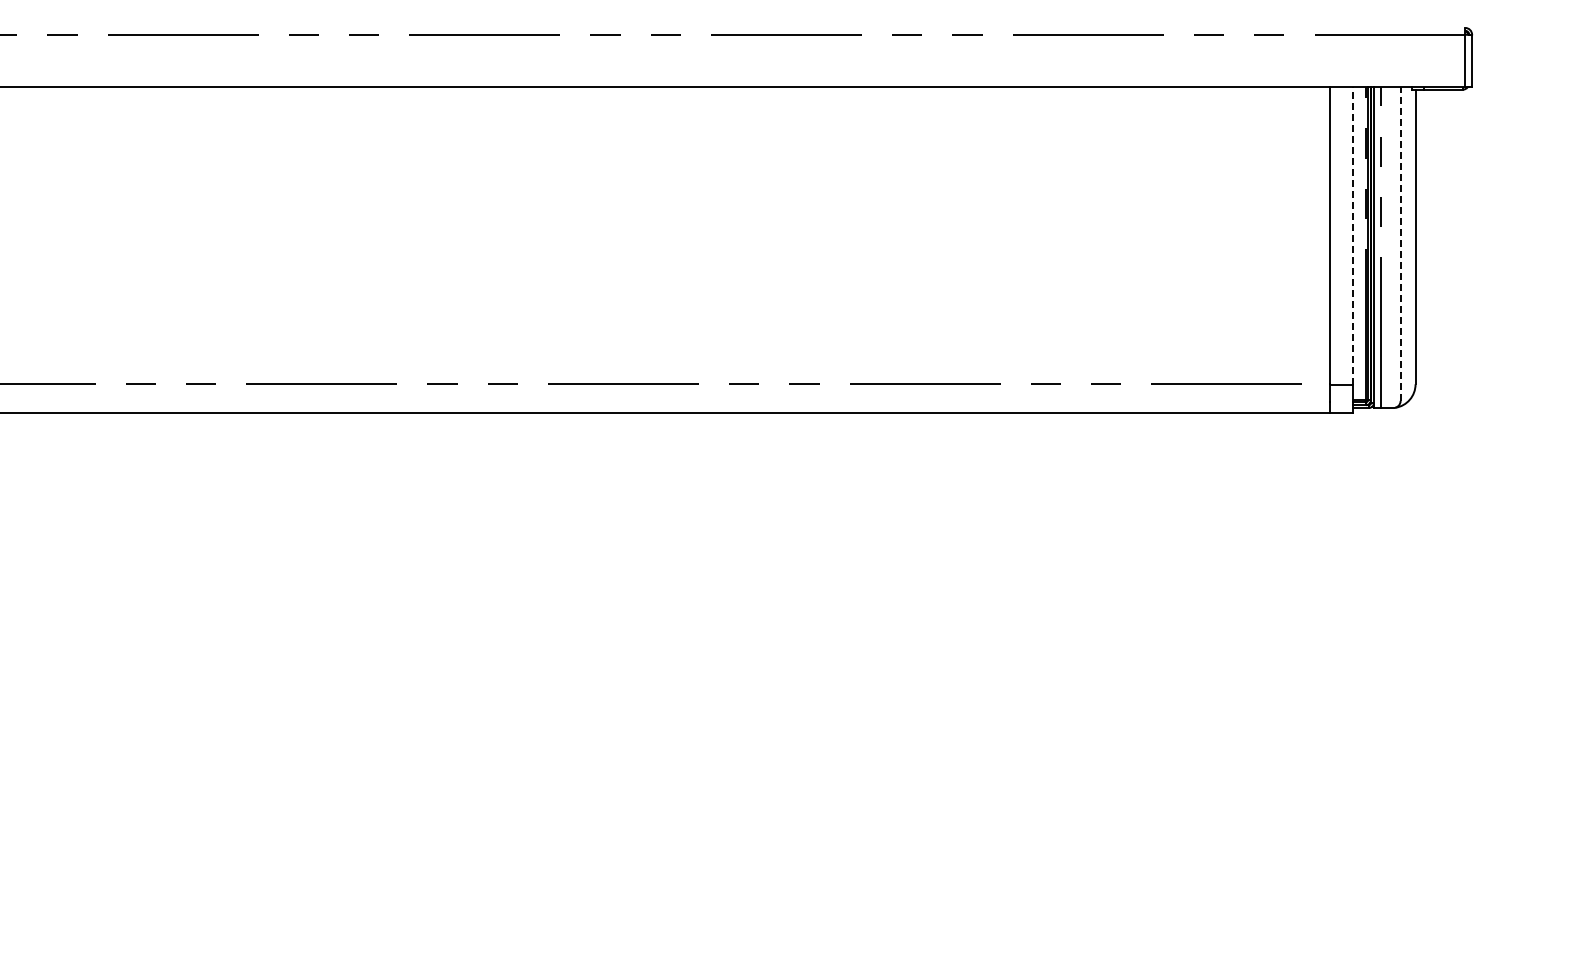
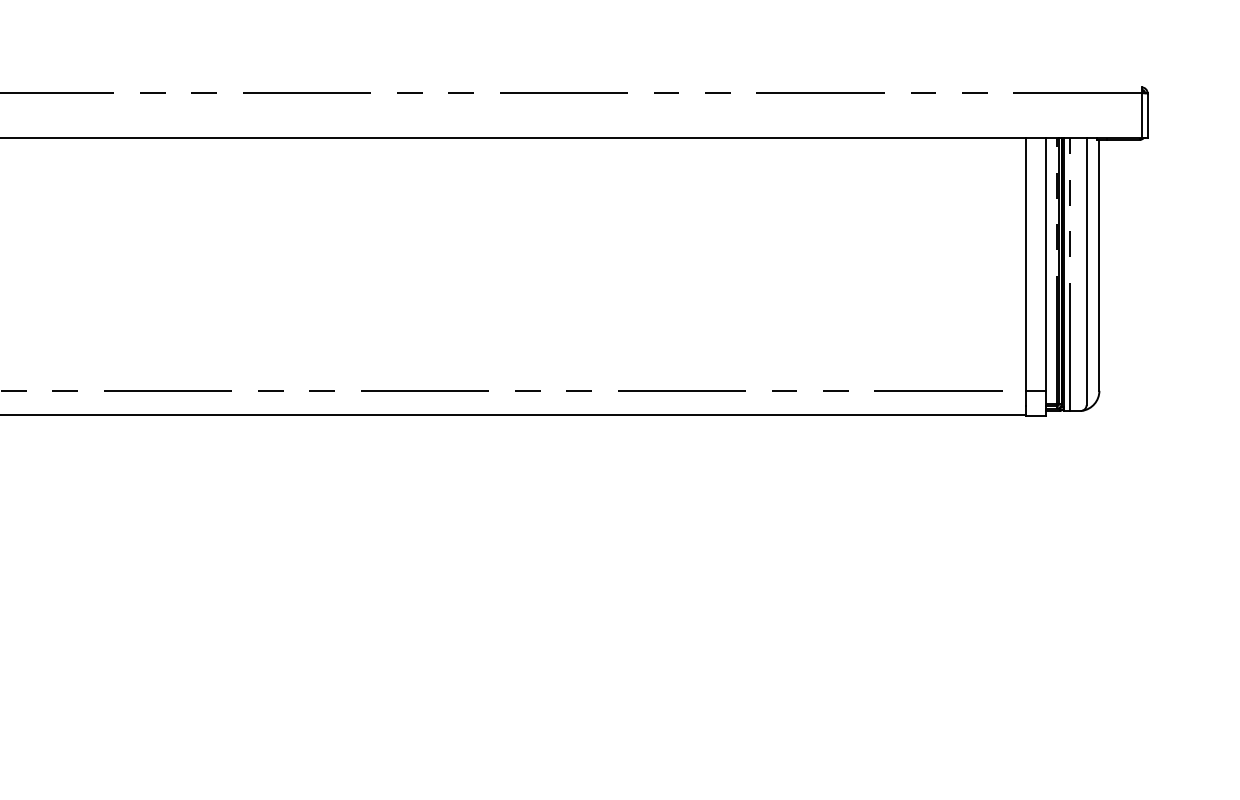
line: (1353, 236) -> (1046, 264), dashed -> solid
line: (1400, 244) -> (1086, 271), dashed -> solid

